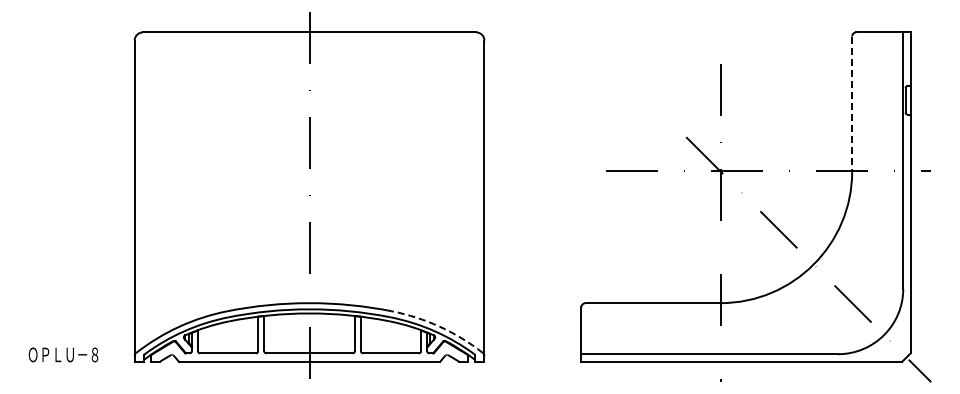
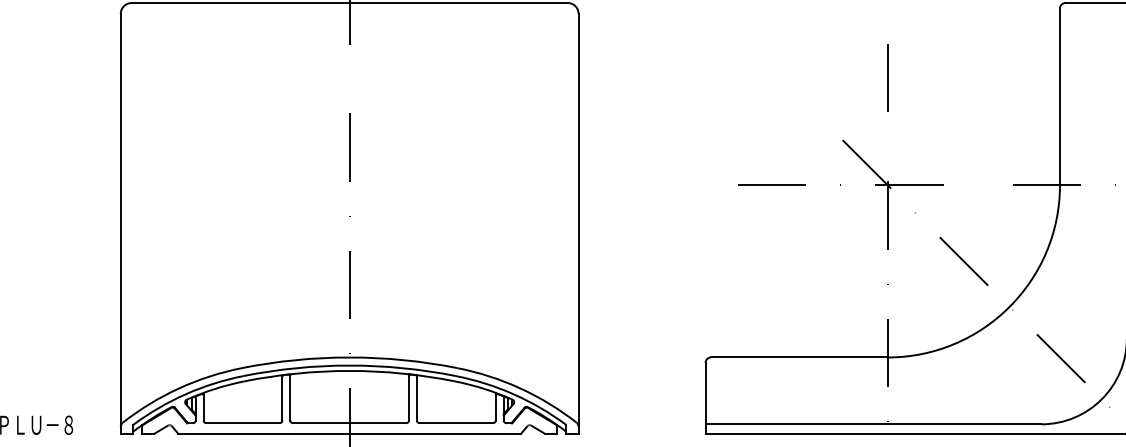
line: (852, 104) -> (1060, 97), dashed -> solid
arc: (439, 326) -> (519, 388), dashed -> solid

